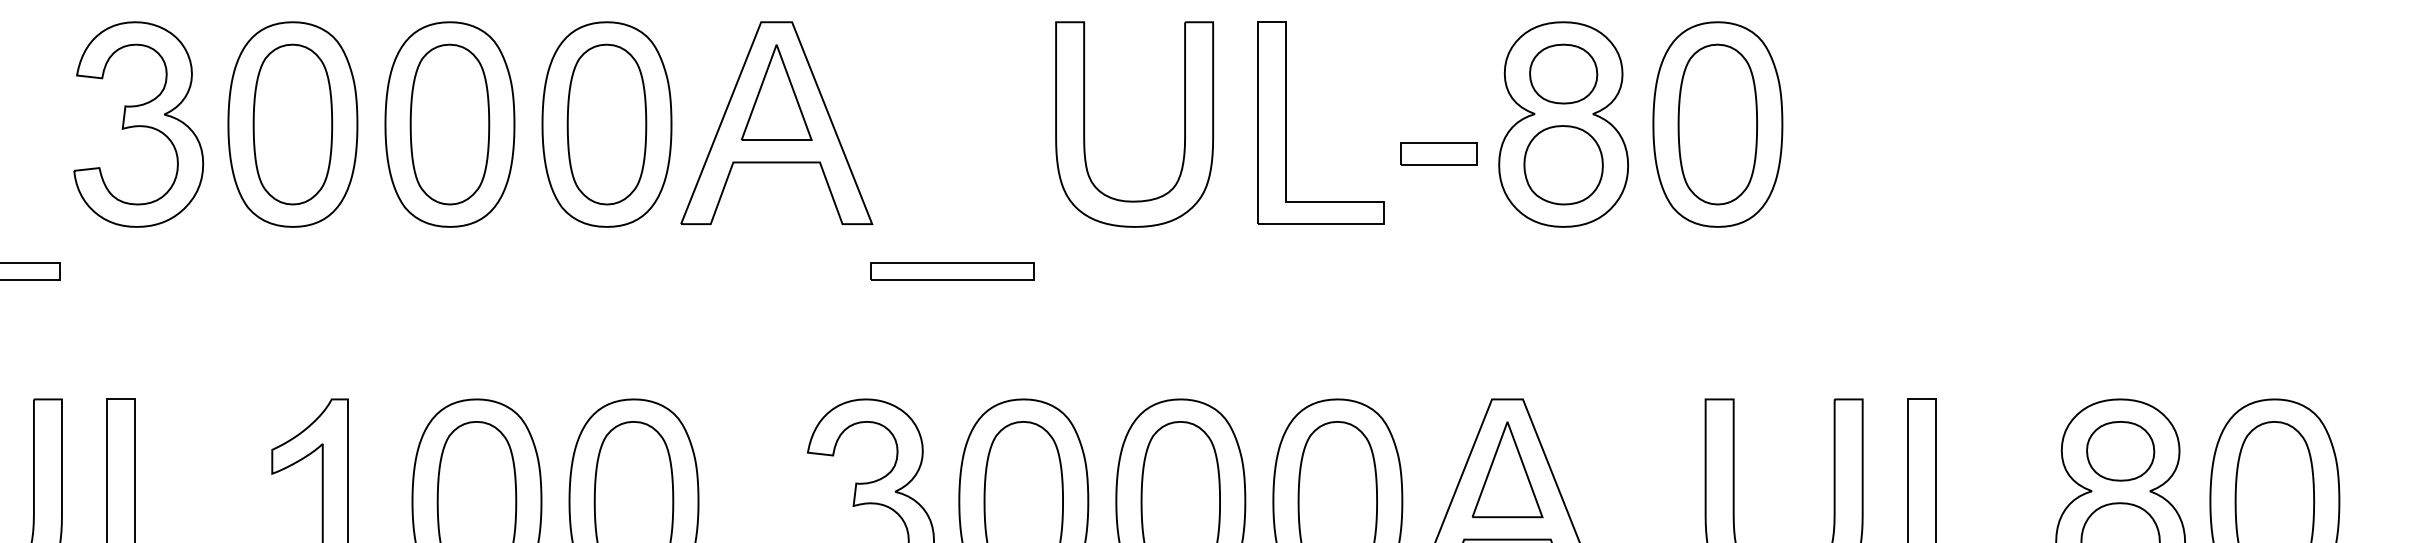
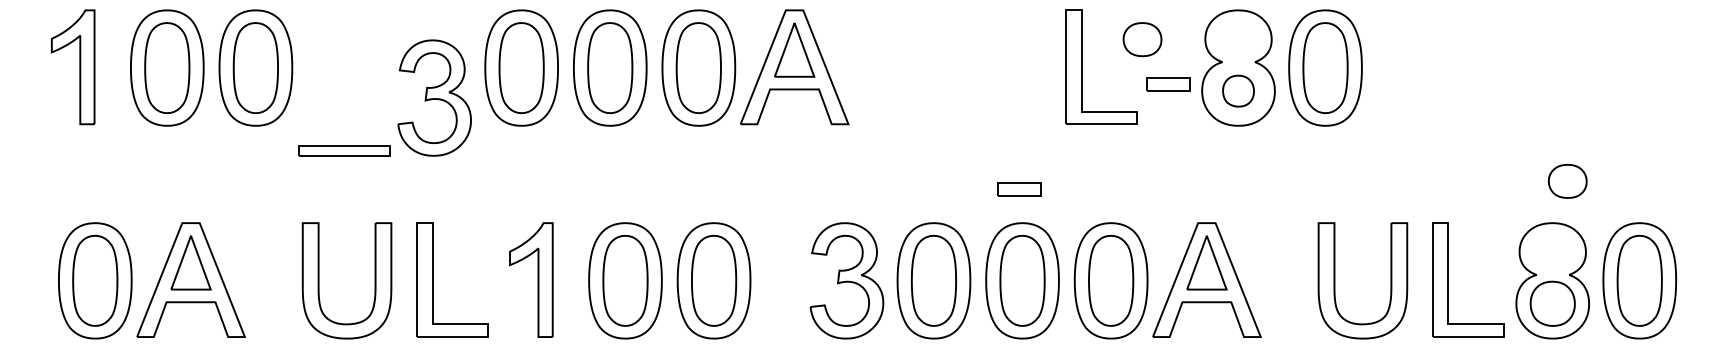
part: (1563, 73) -> (1142, 39), moved
part: (138, 123) -> (434, 97), moved
part: (1084, 123) -> (968, 67), removed
part: (1563, 166) -> (1238, 91), size x0.7
part: (952, 270) -> (893, 150), removed
part: (1175, 339) -> (1019, 189), added
part: (2120, 449) -> (1567, 180), moved

